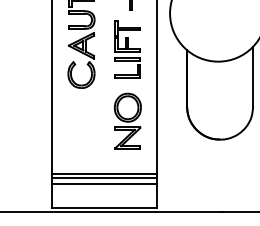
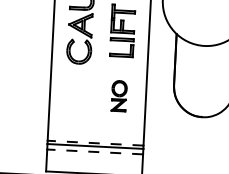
part: (127, 120) -> (119, 95), size x0.6
line: (104, 173) -> (95, 142), solid -> dashed
line: (104, 183) -> (95, 151), solid -> dashed

